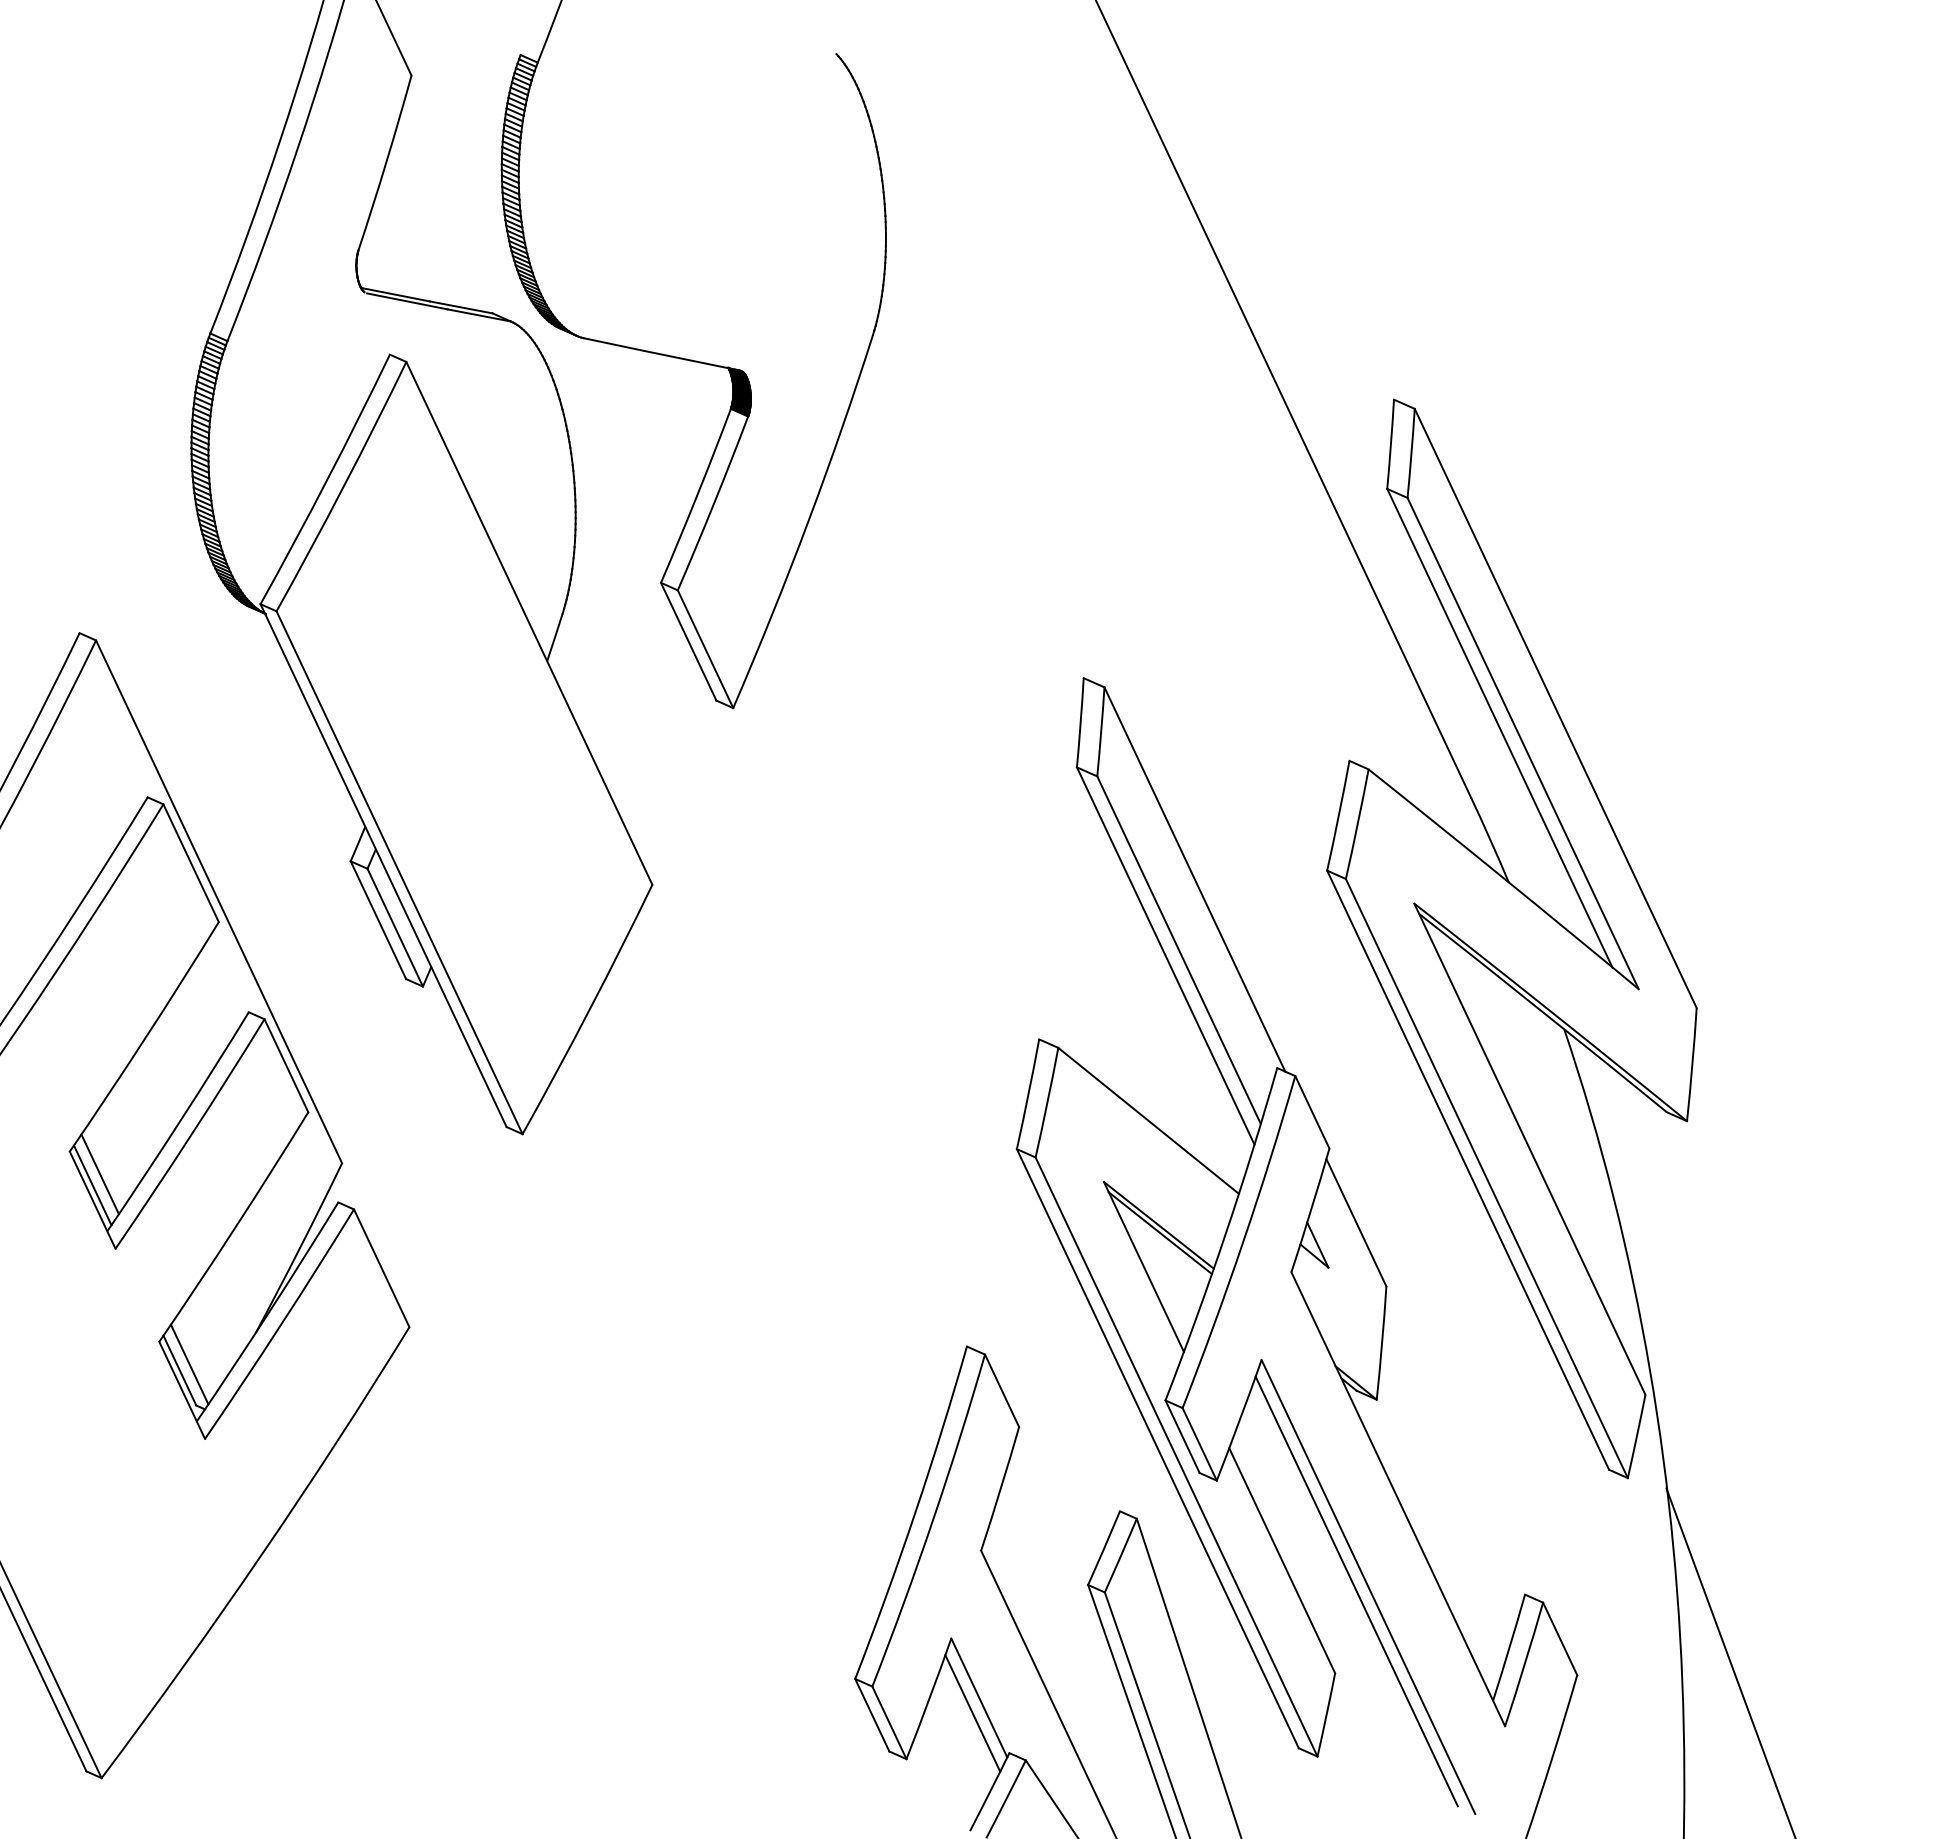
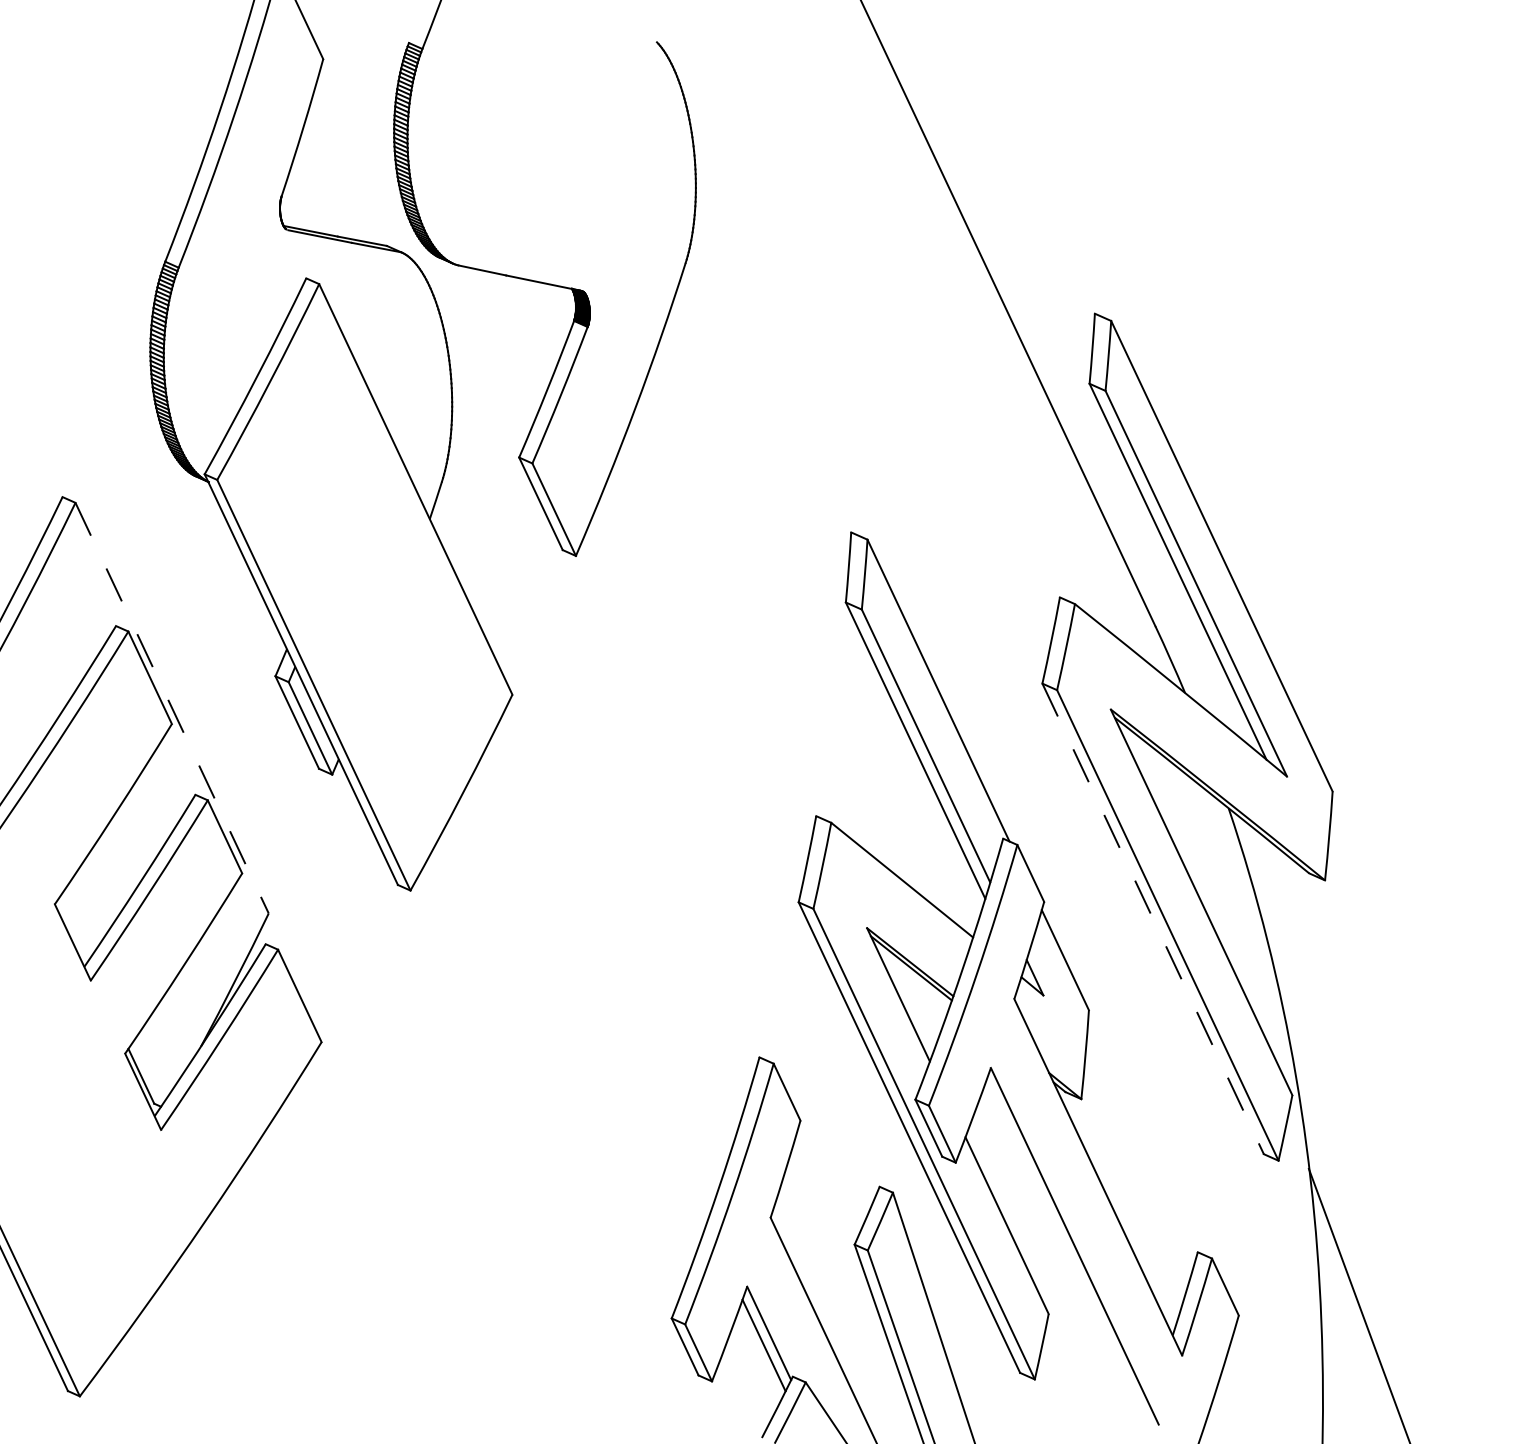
line: (219, 901) -> (172, 707), solid -> dashed
line: (1468, 1170) -> (1153, 919), solid -> dashed
line: (99, 1174) -> (78, 922), removed
line: (92, 1185) -> (72, 930), removed
line: (189, 1364) -> (148, 1071), removed
line: (1356, 1591) -> (1065, 1249), removed

